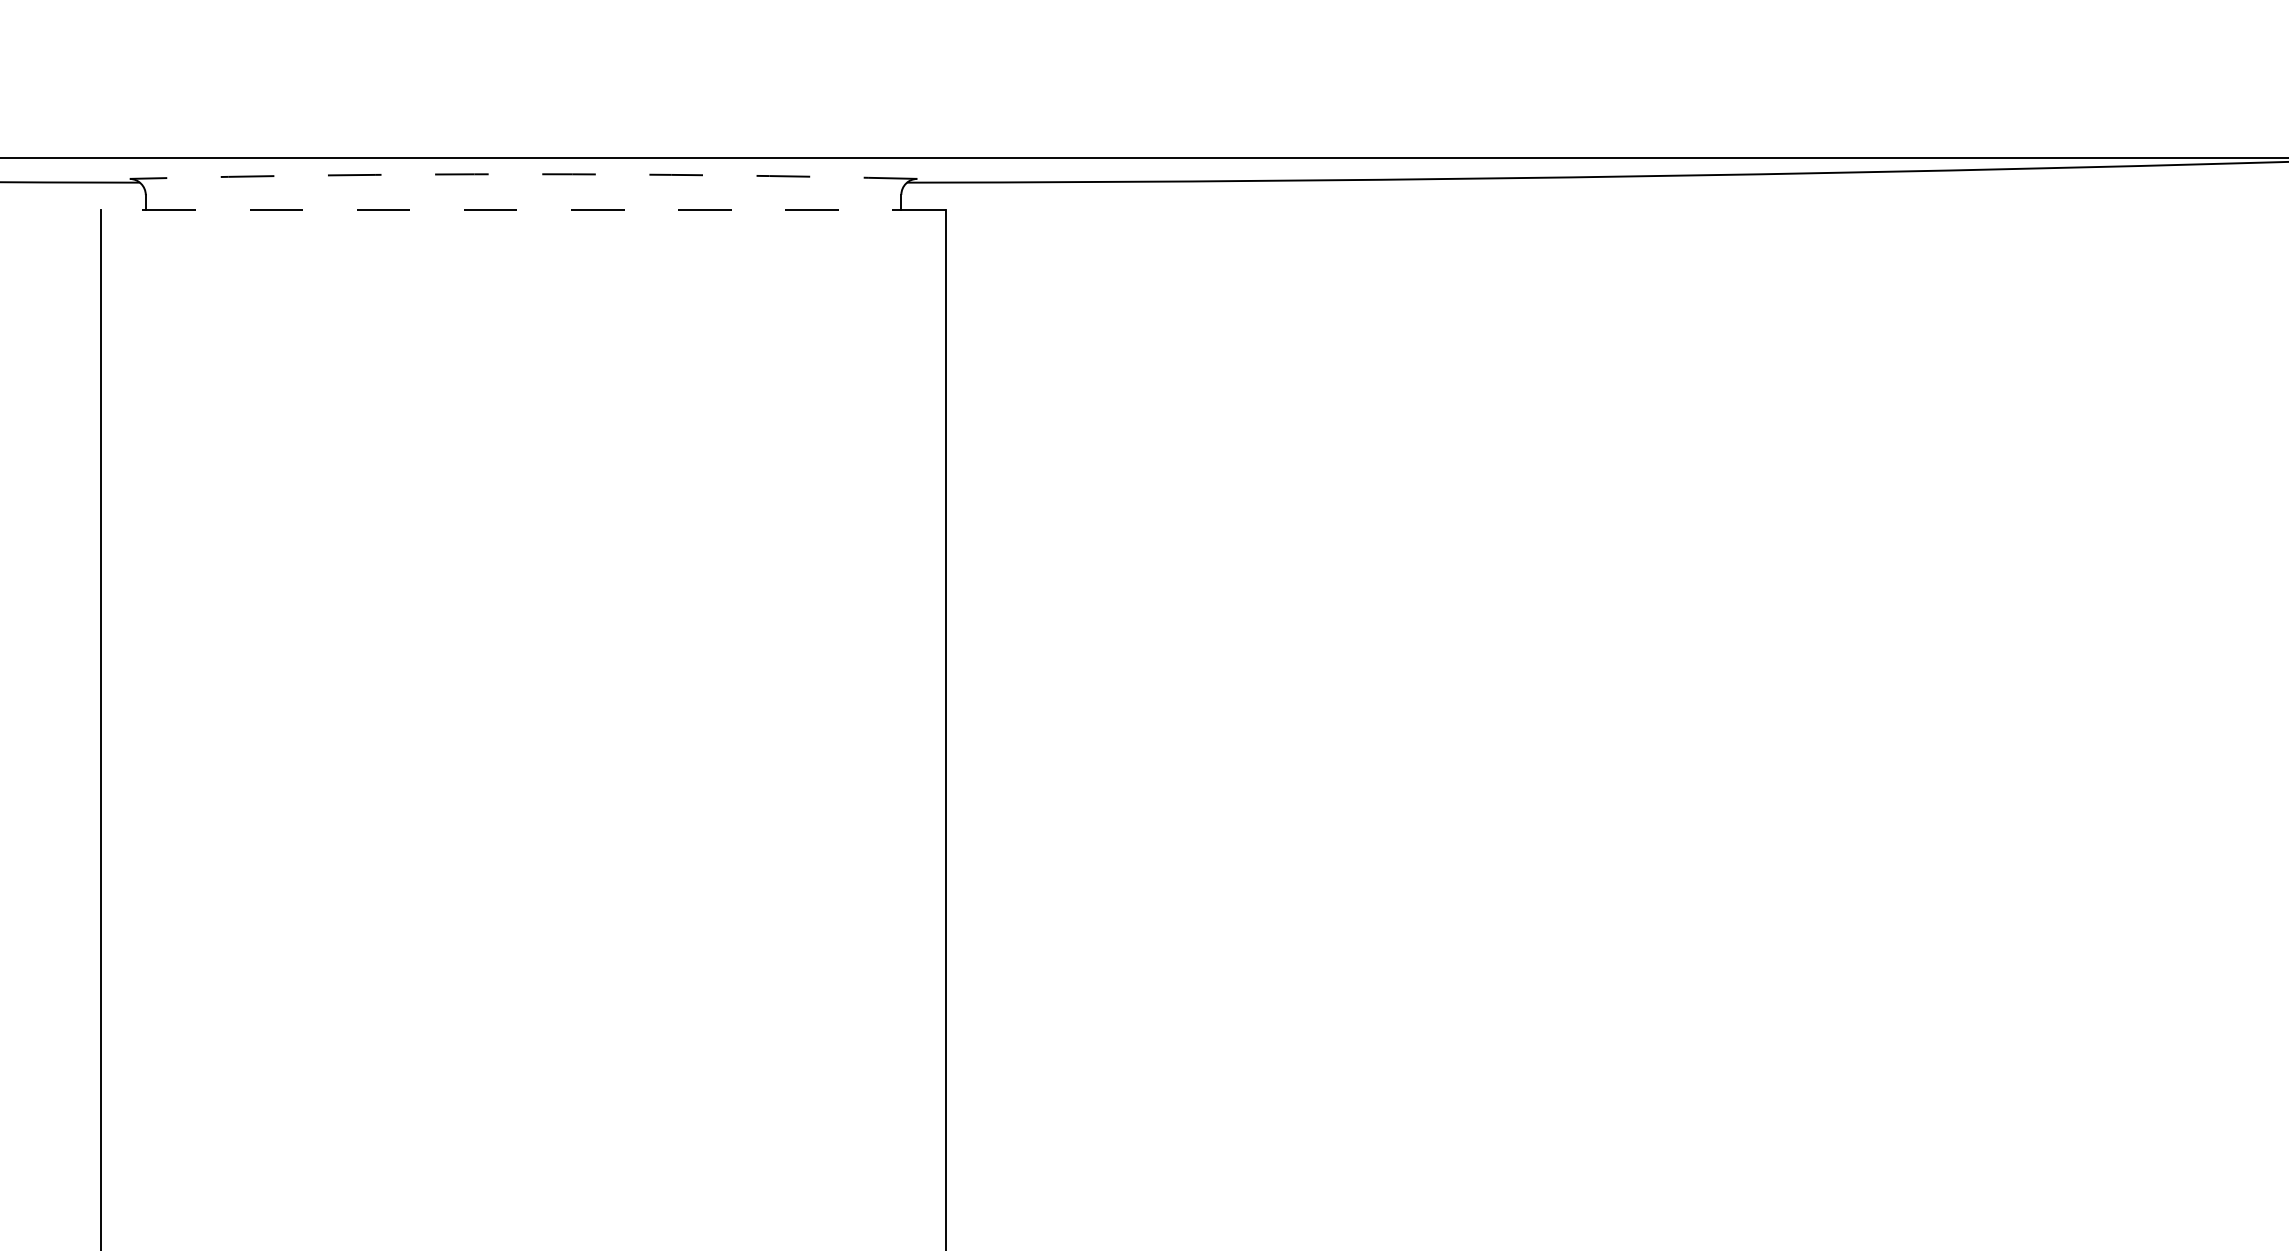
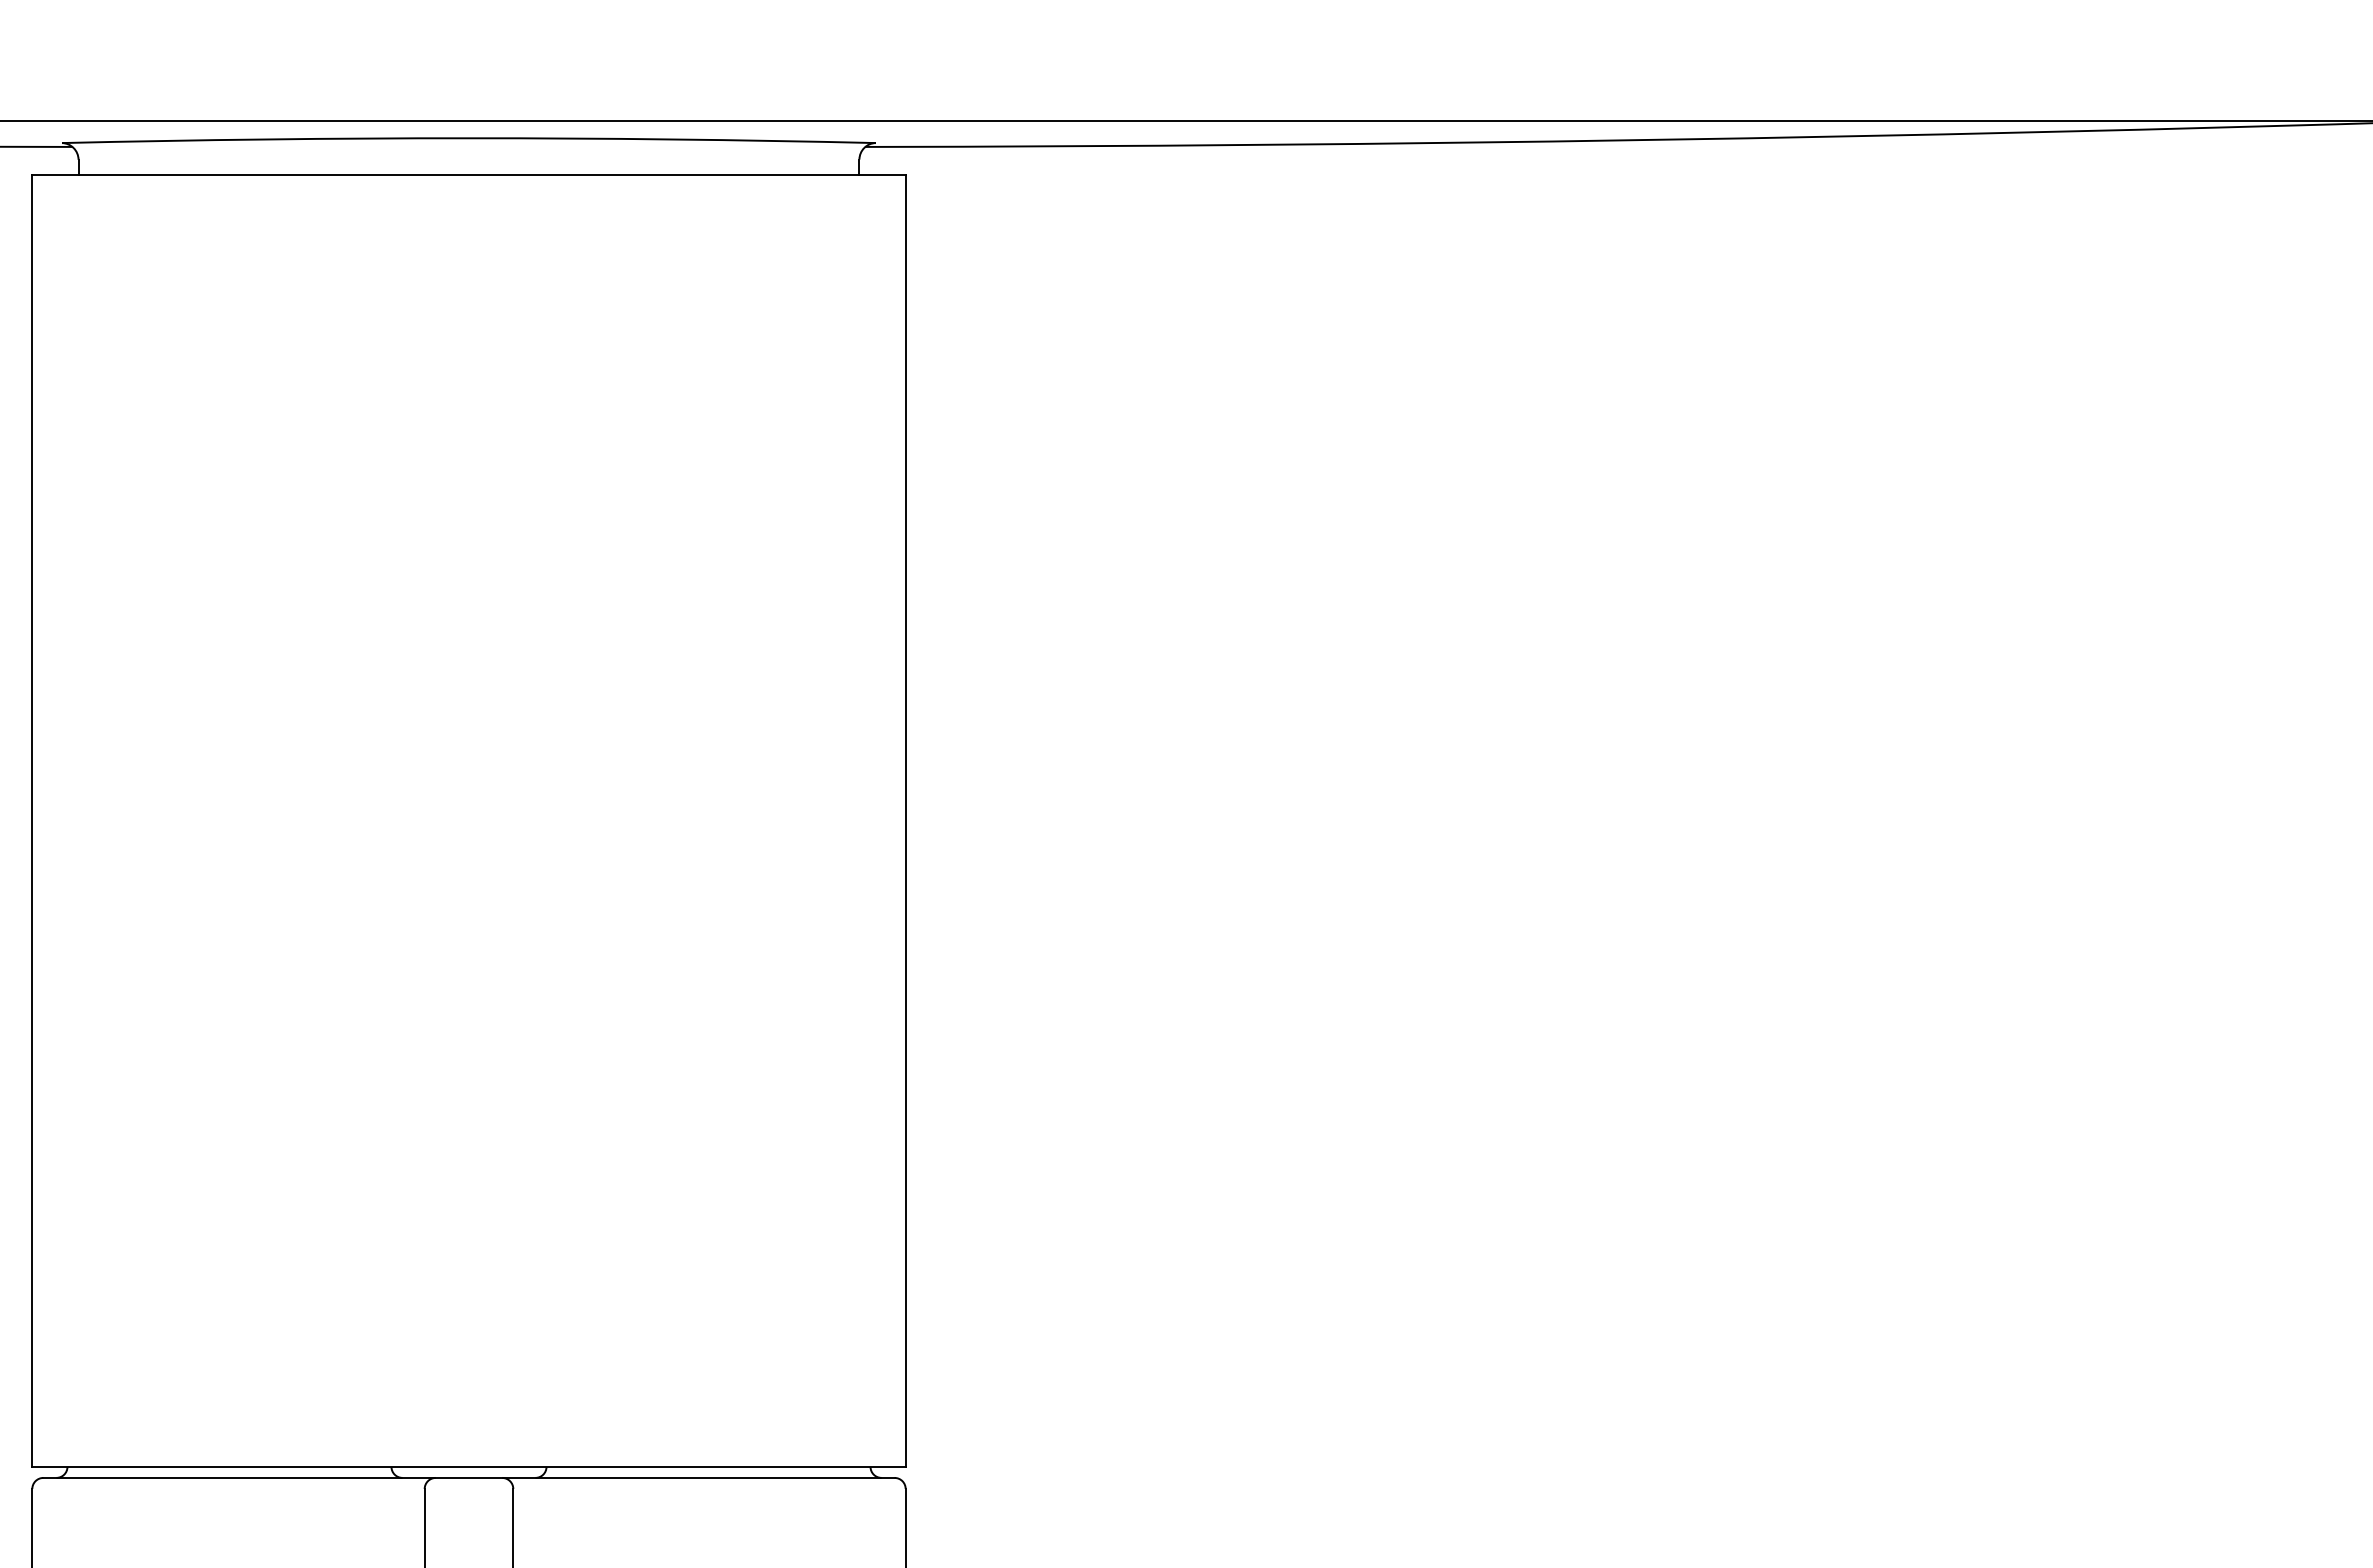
arc: (523, 174) -> (468, 138), dashed -> solid
line: (524, 210) -> (469, 175), dashed -> solid

